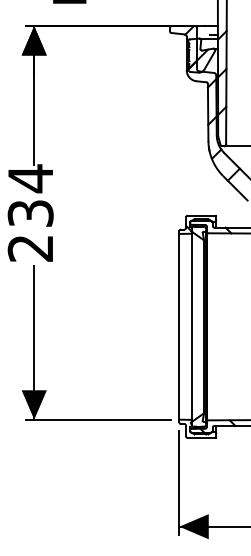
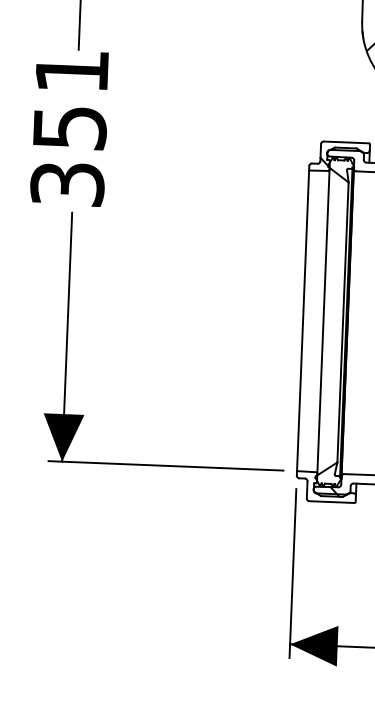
text: (30, 212) -> (69, 126), 234 -> 351

